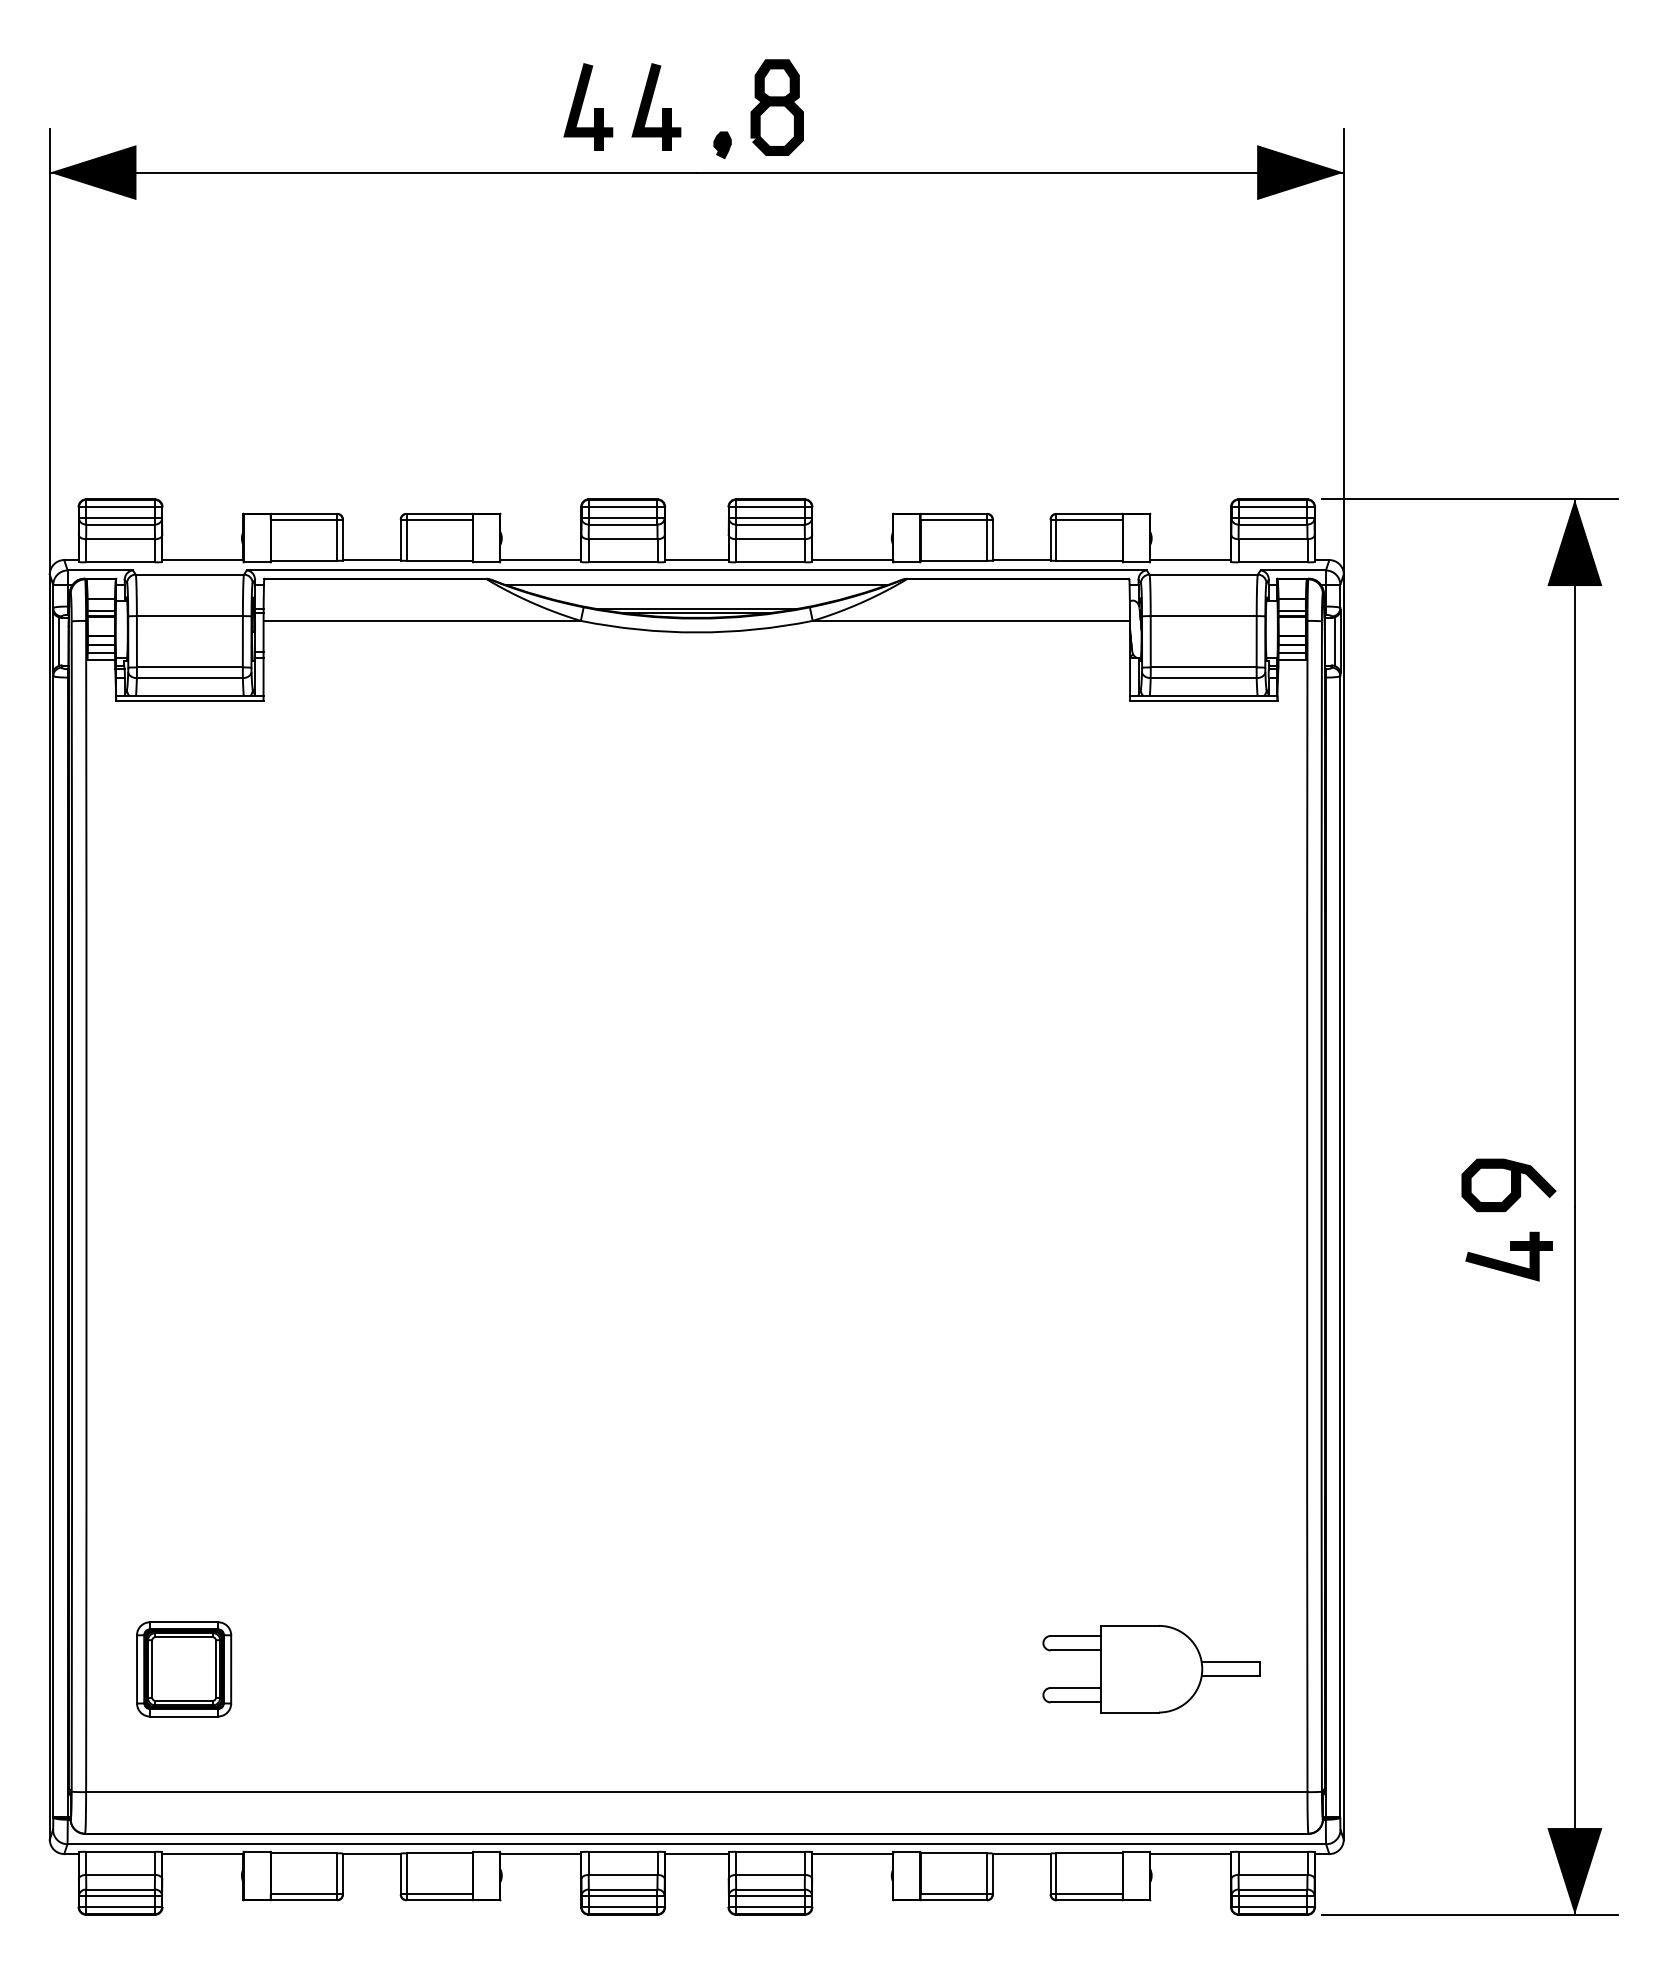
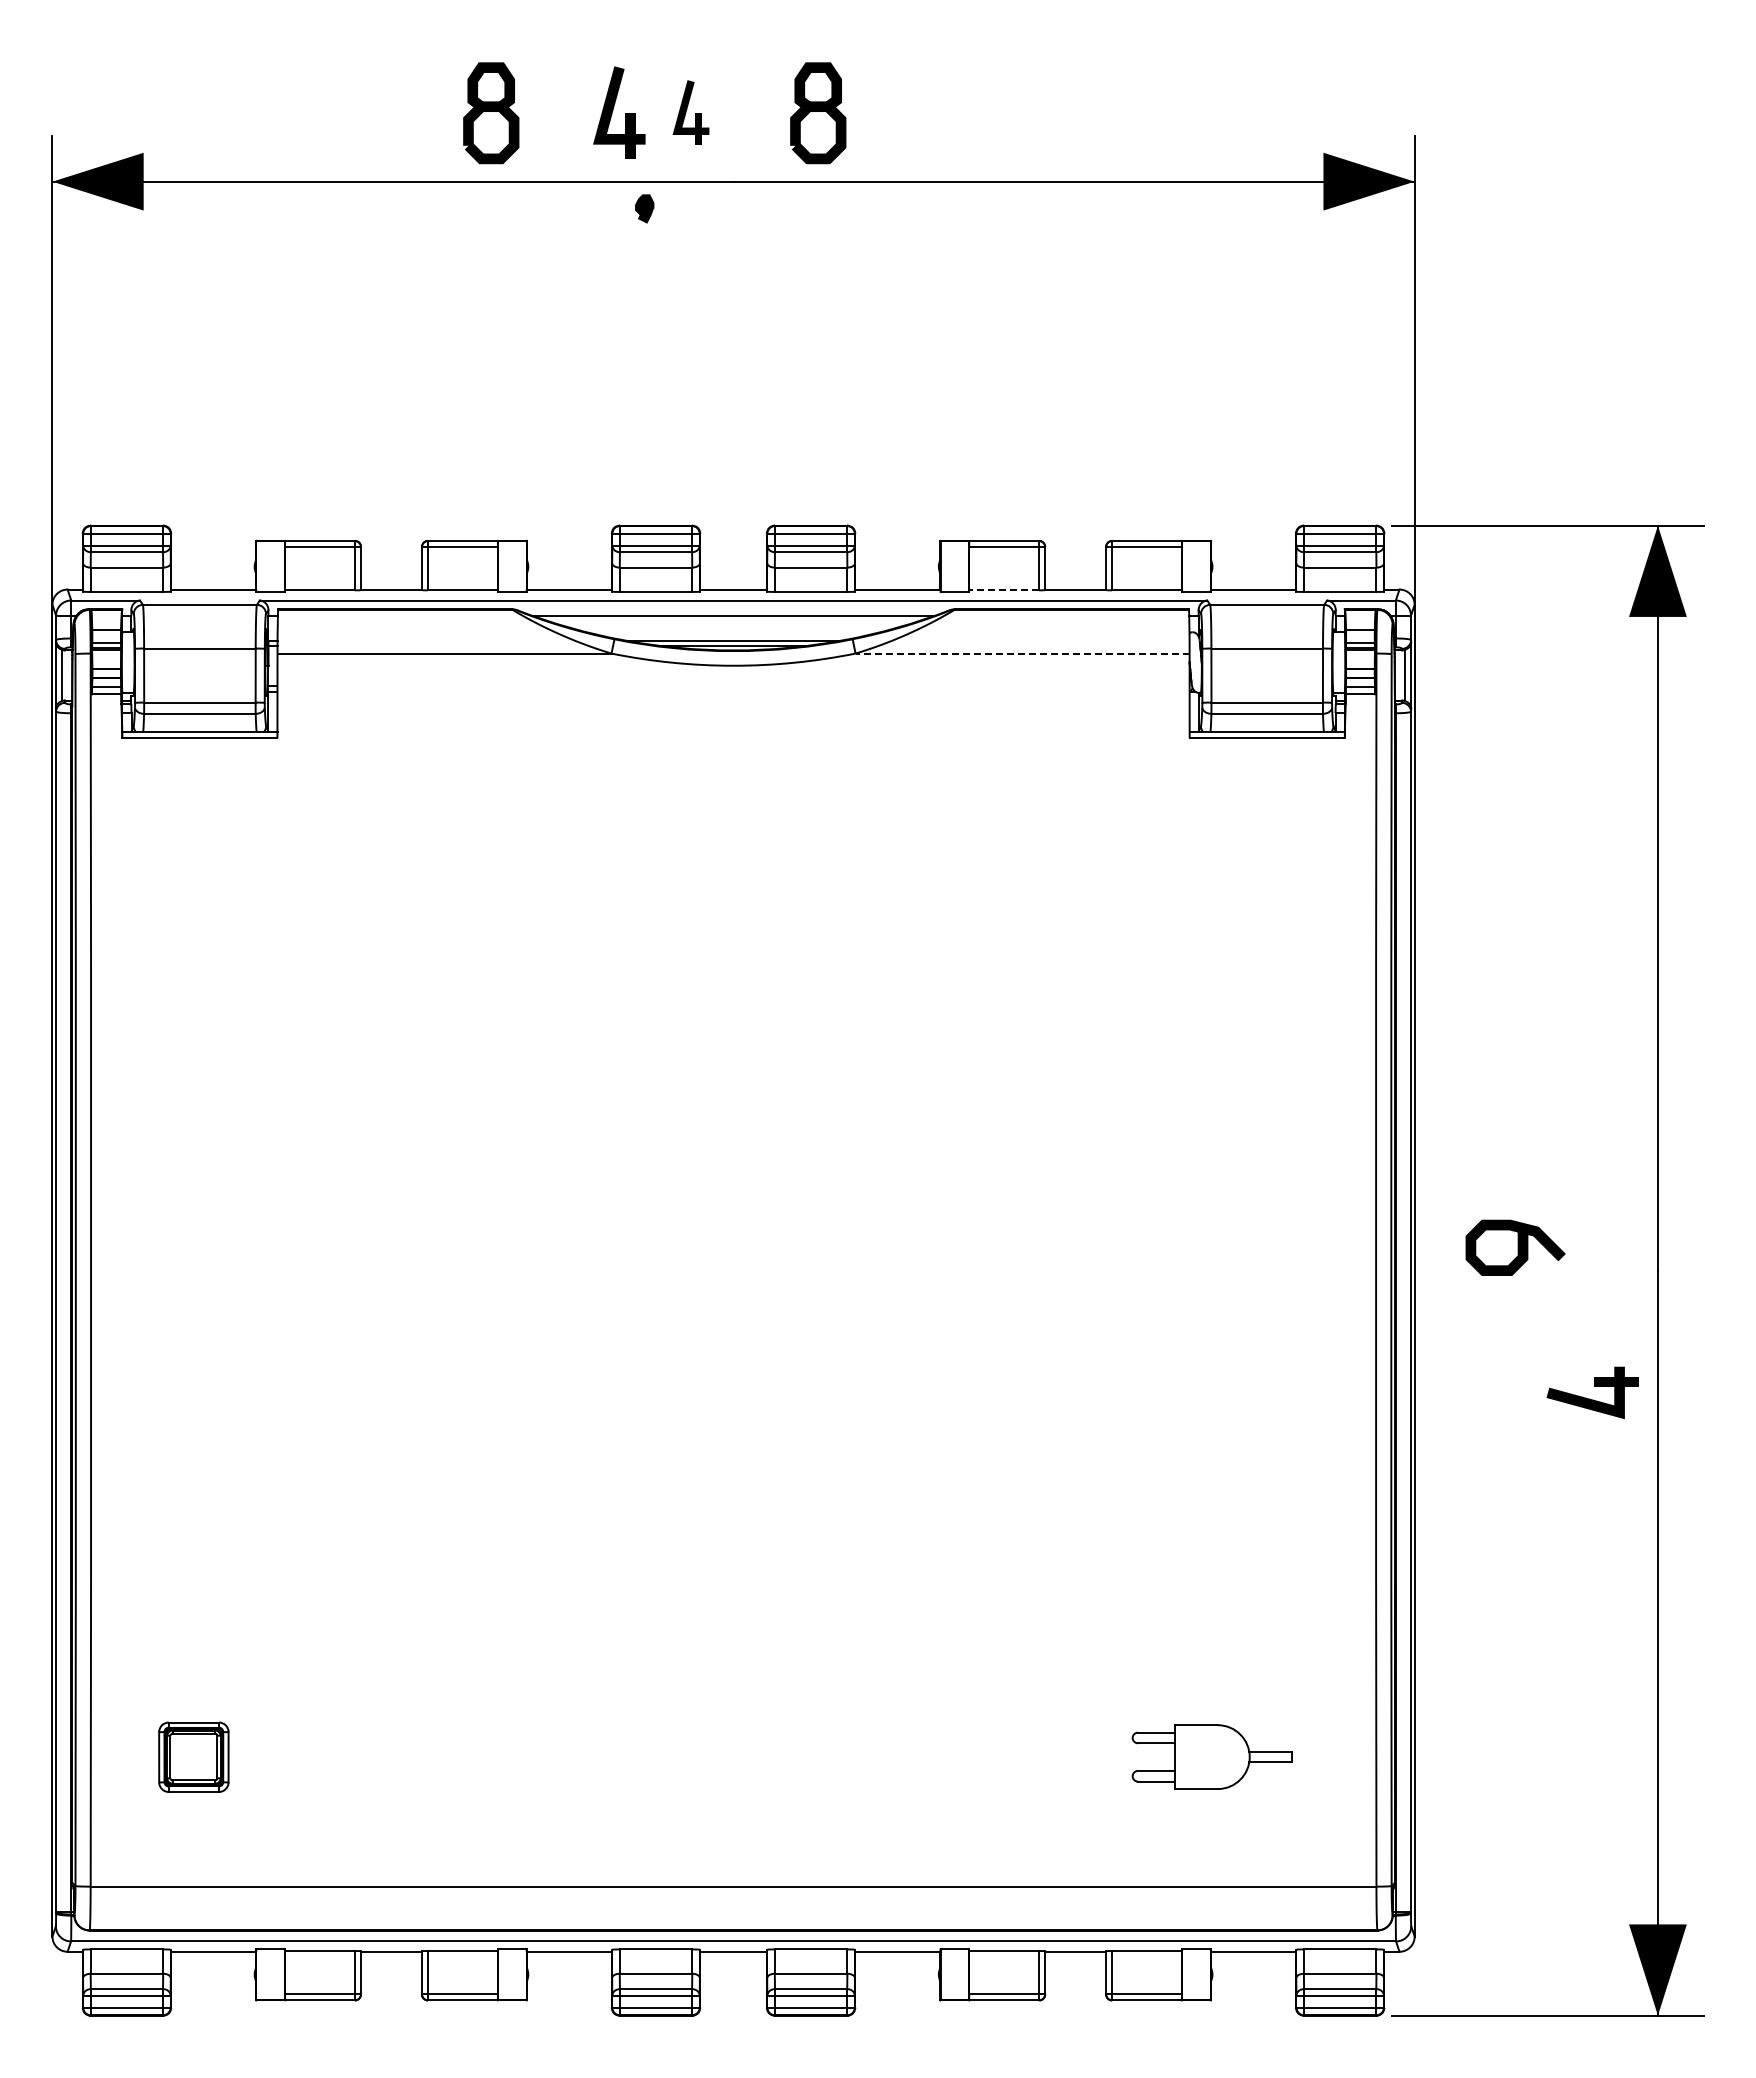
part: (655, 106) -> (690, 112), size x0.7
part: (466, 107) -> (491, 113), added
part: (722, 144) -> (644, 208), moved
line: (954, 560) -> (1004, 590), solid -> dashed
line: (971, 620) -> (1022, 653), solid -> dashed
curve: (1510, 1185) -> (1517, 1247), moved
part: (1510, 1250) -> (1594, 1386), moved
part: (183, 1668) -> (193, 1756), size x0.7
part: (1151, 1668) -> (1212, 1756), size x0.7

